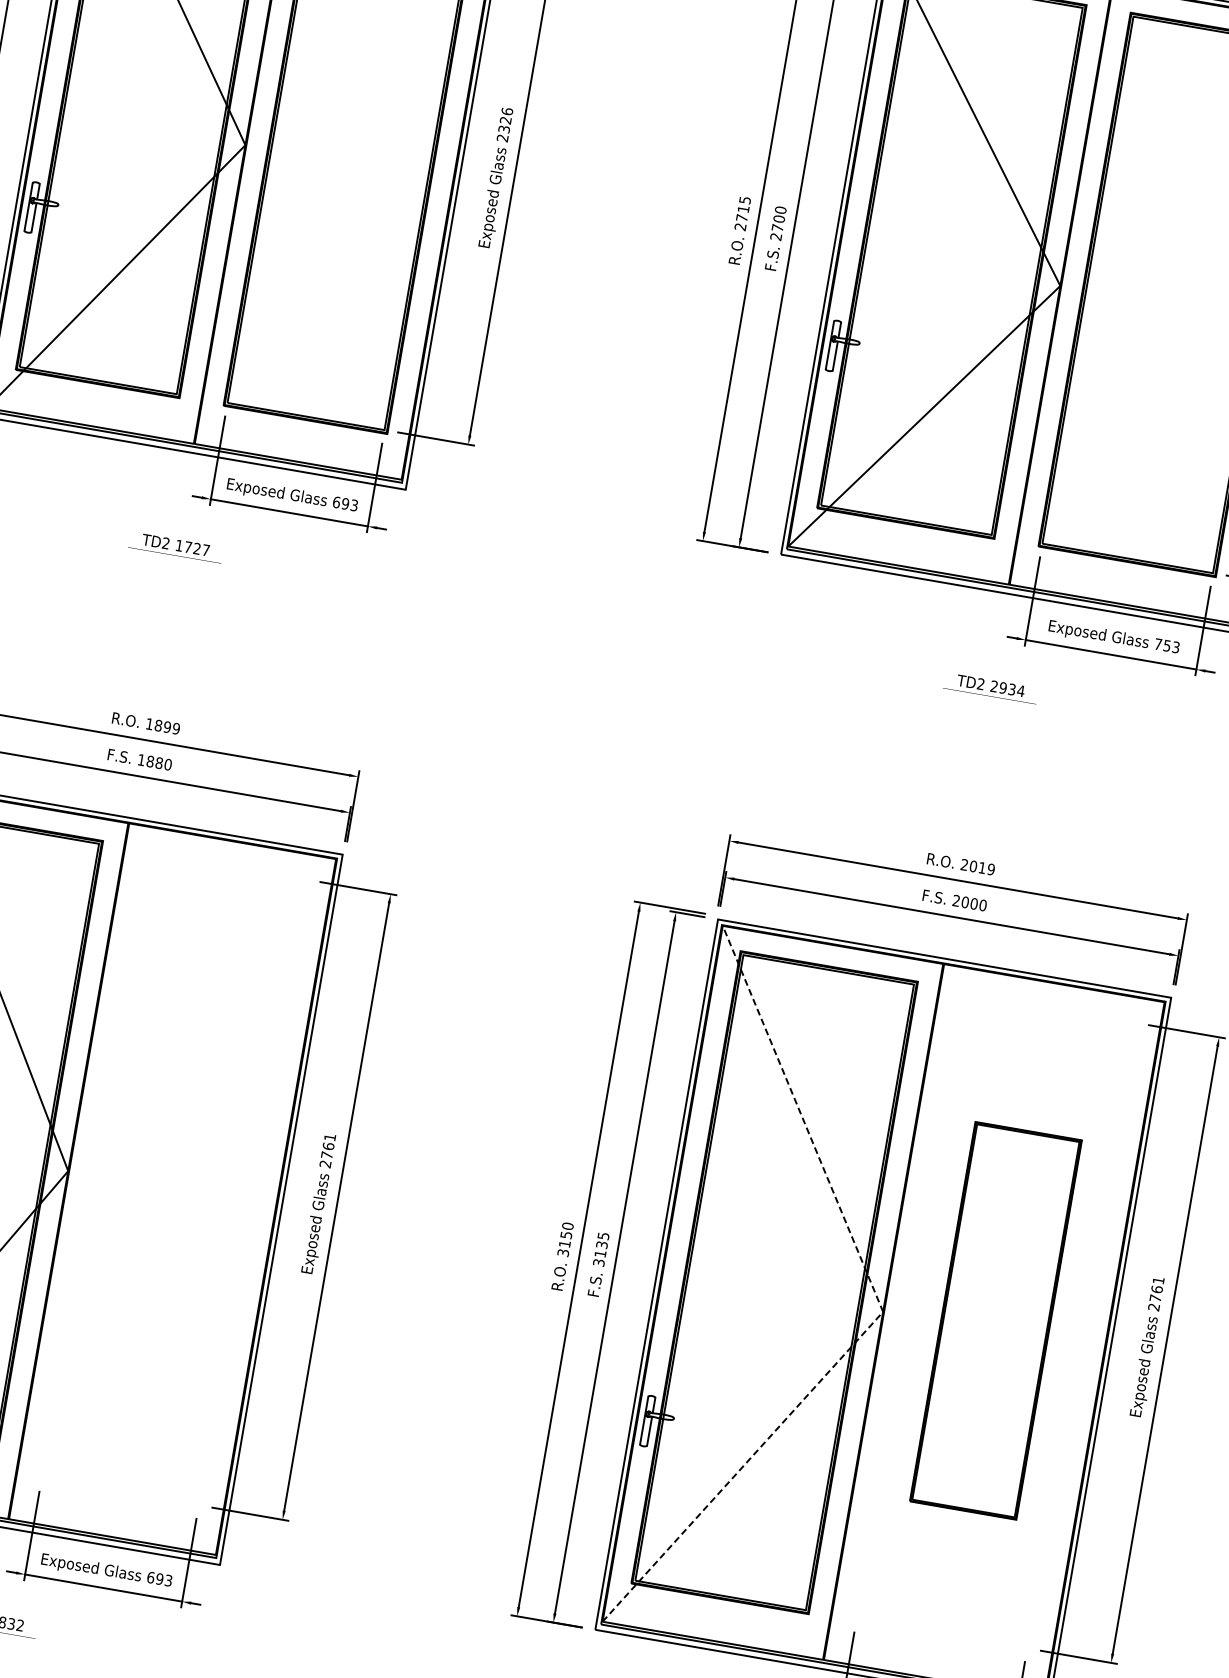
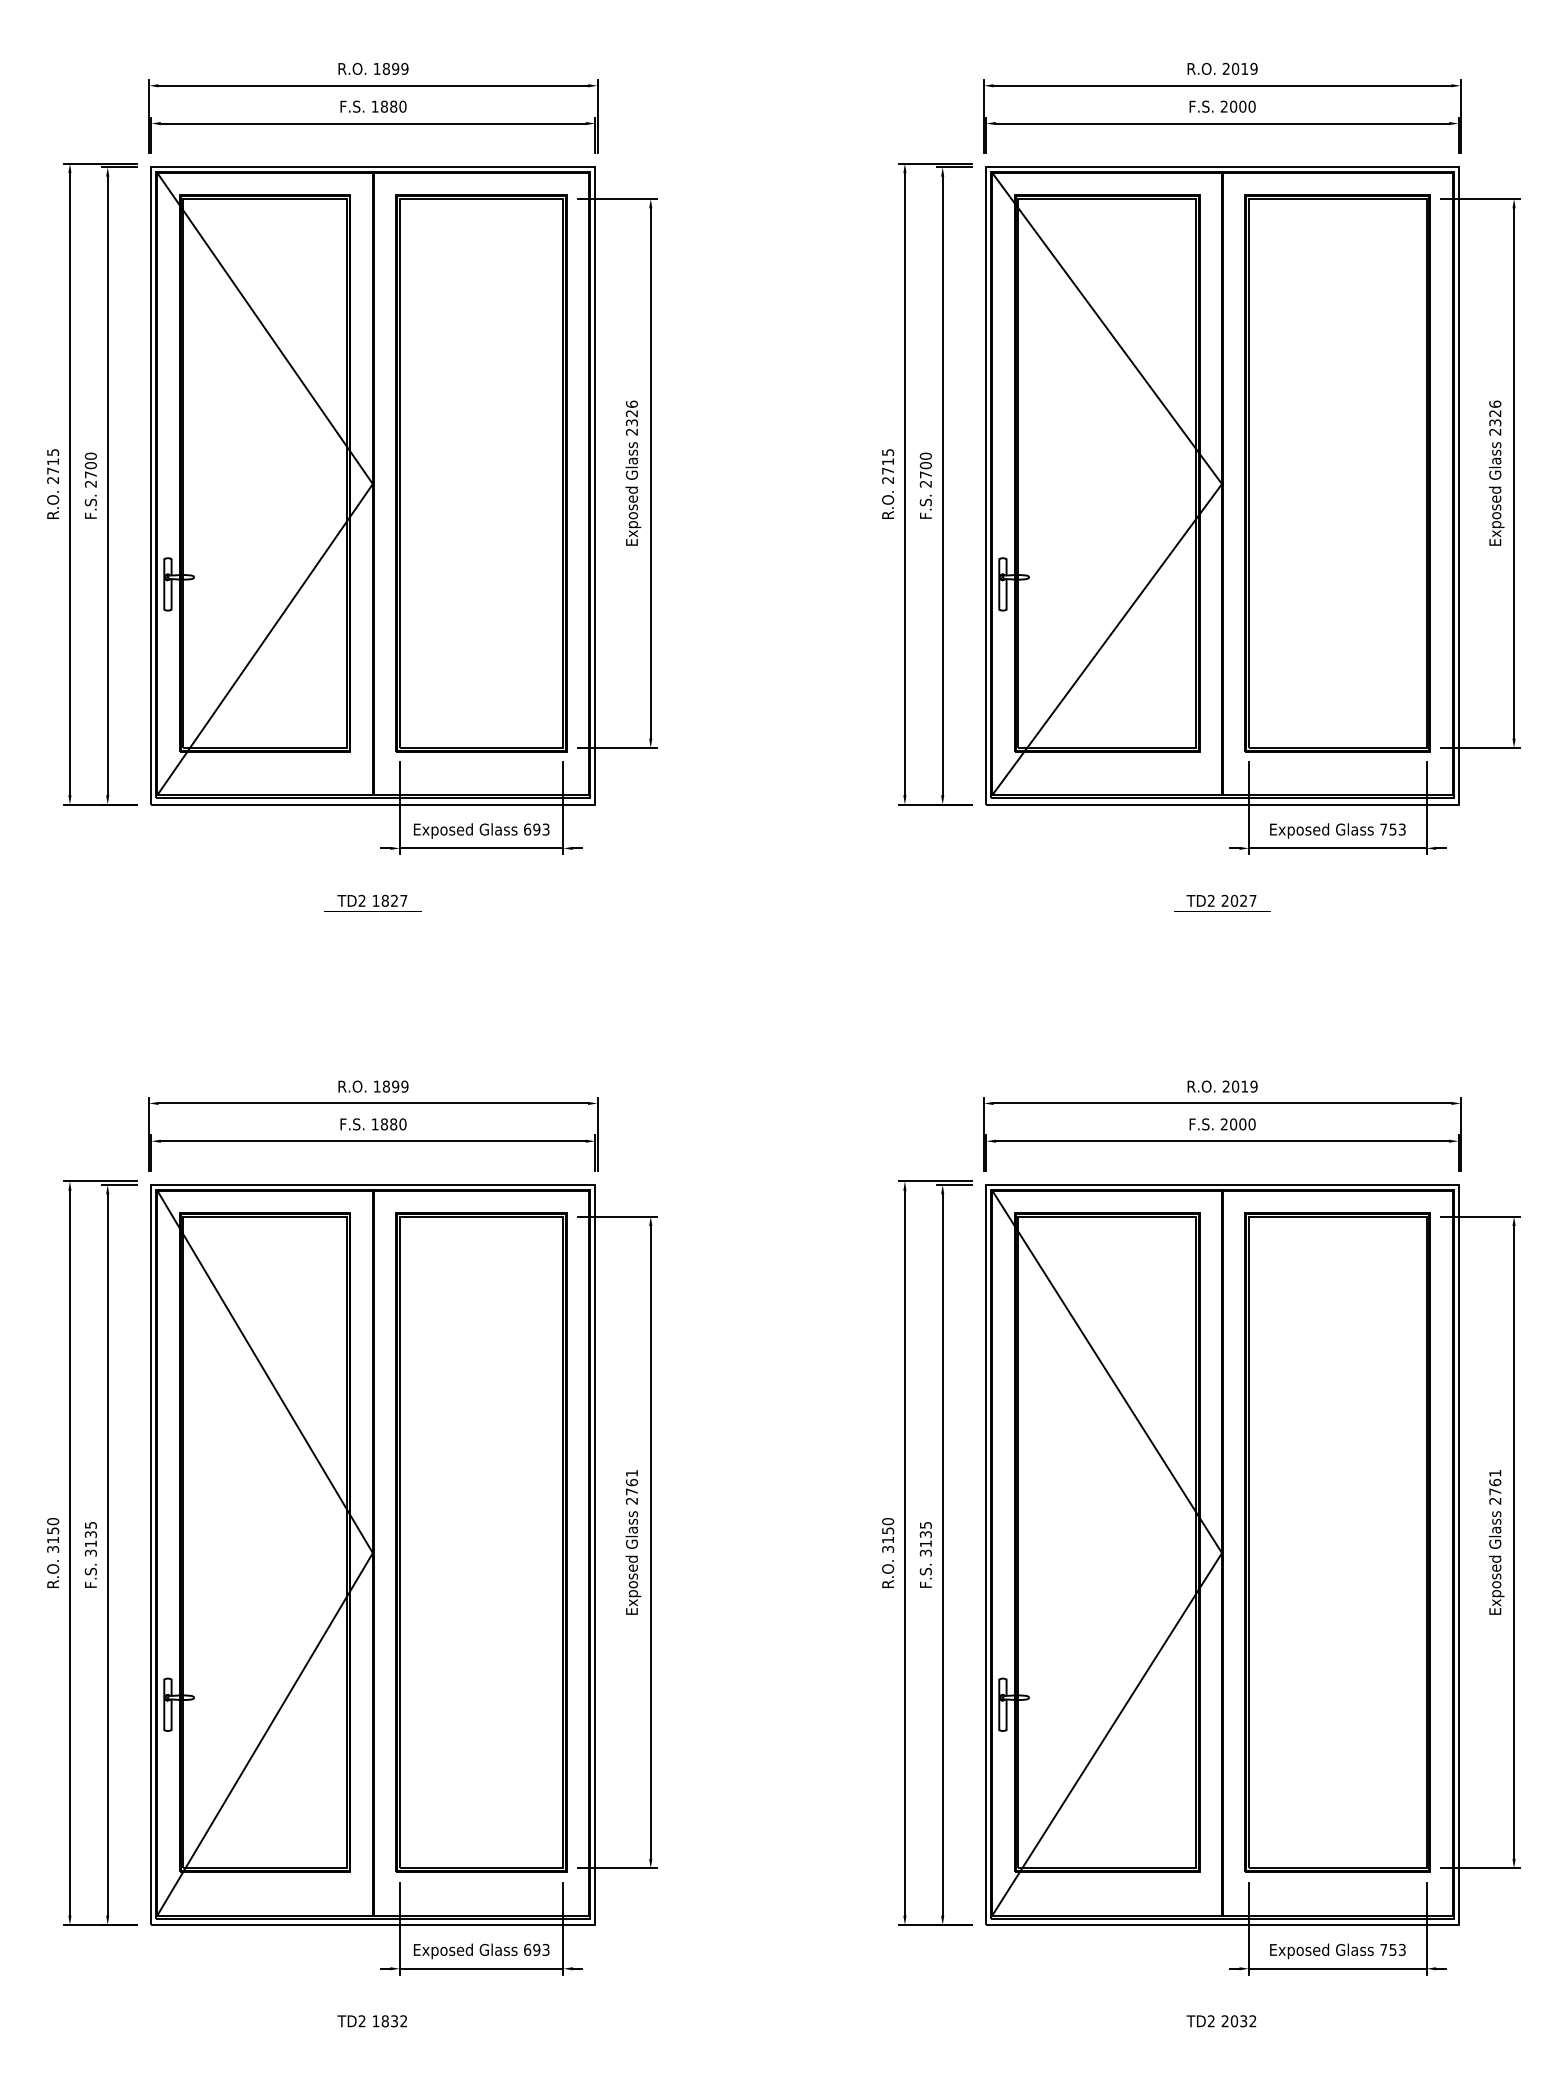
text: (187, 546) -> (384, 900), 1727 -> 1827
text: (1011, 689) -> (1243, 900), 2934 -> 2027
part: (174, 1178) -> (481, 1542), added
line: (883, 1312) -> (1222, 1553), dashed -> solid
part: (995, 1320) -> (1337, 1542), size x1.67

